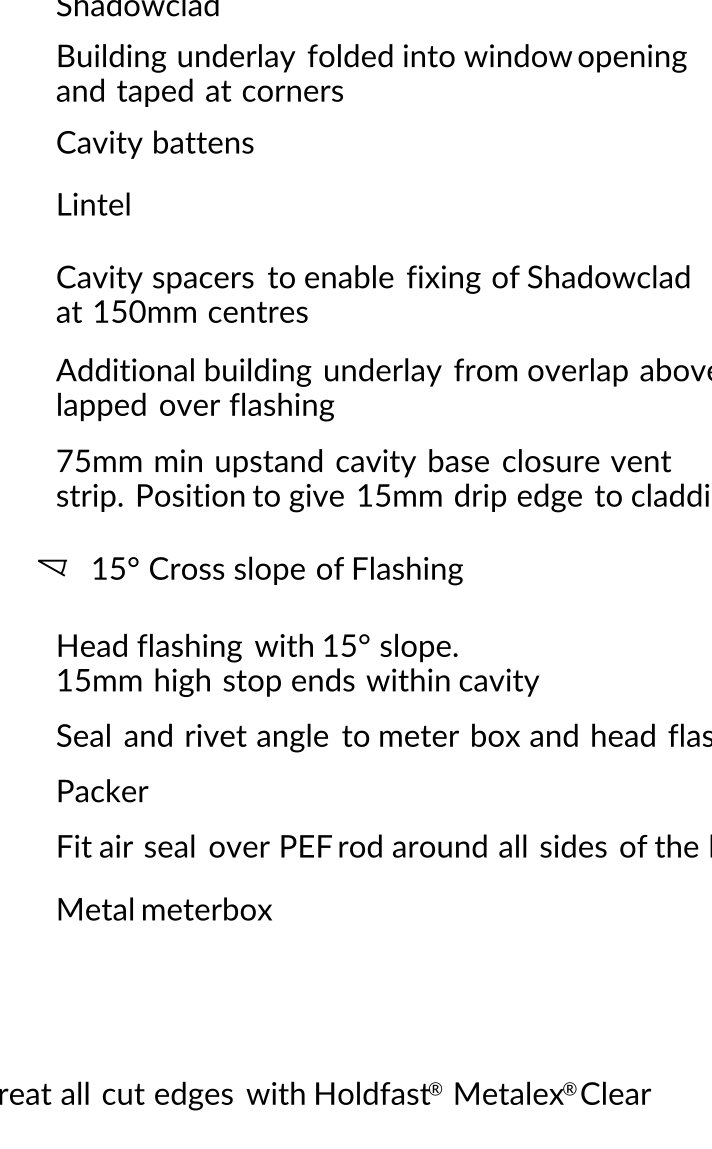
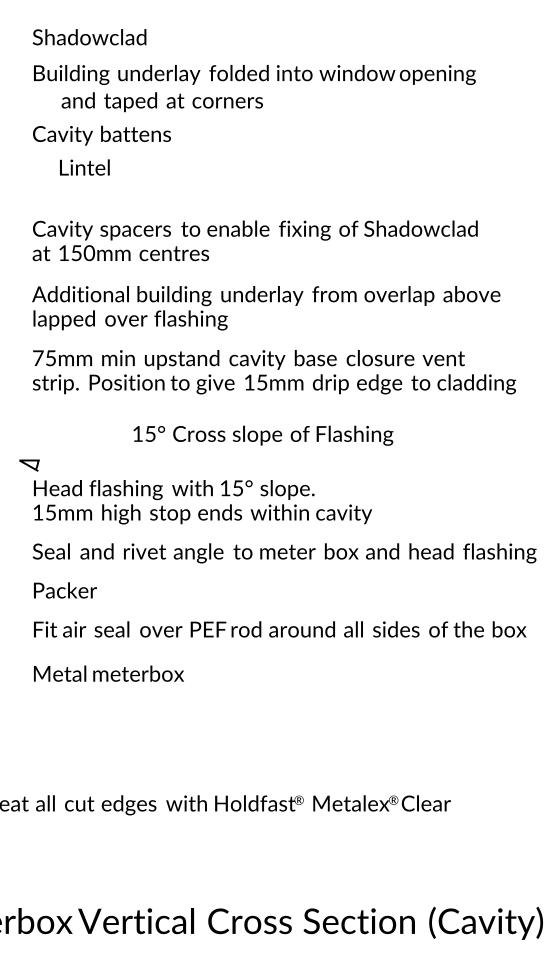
text: (198, 93) -> (161, 102), moved
text: (93, 204) -> (84, 167), moved
part: (52, 567) -> (29, 465), moved
text: (278, 570) -> (263, 435), moved

